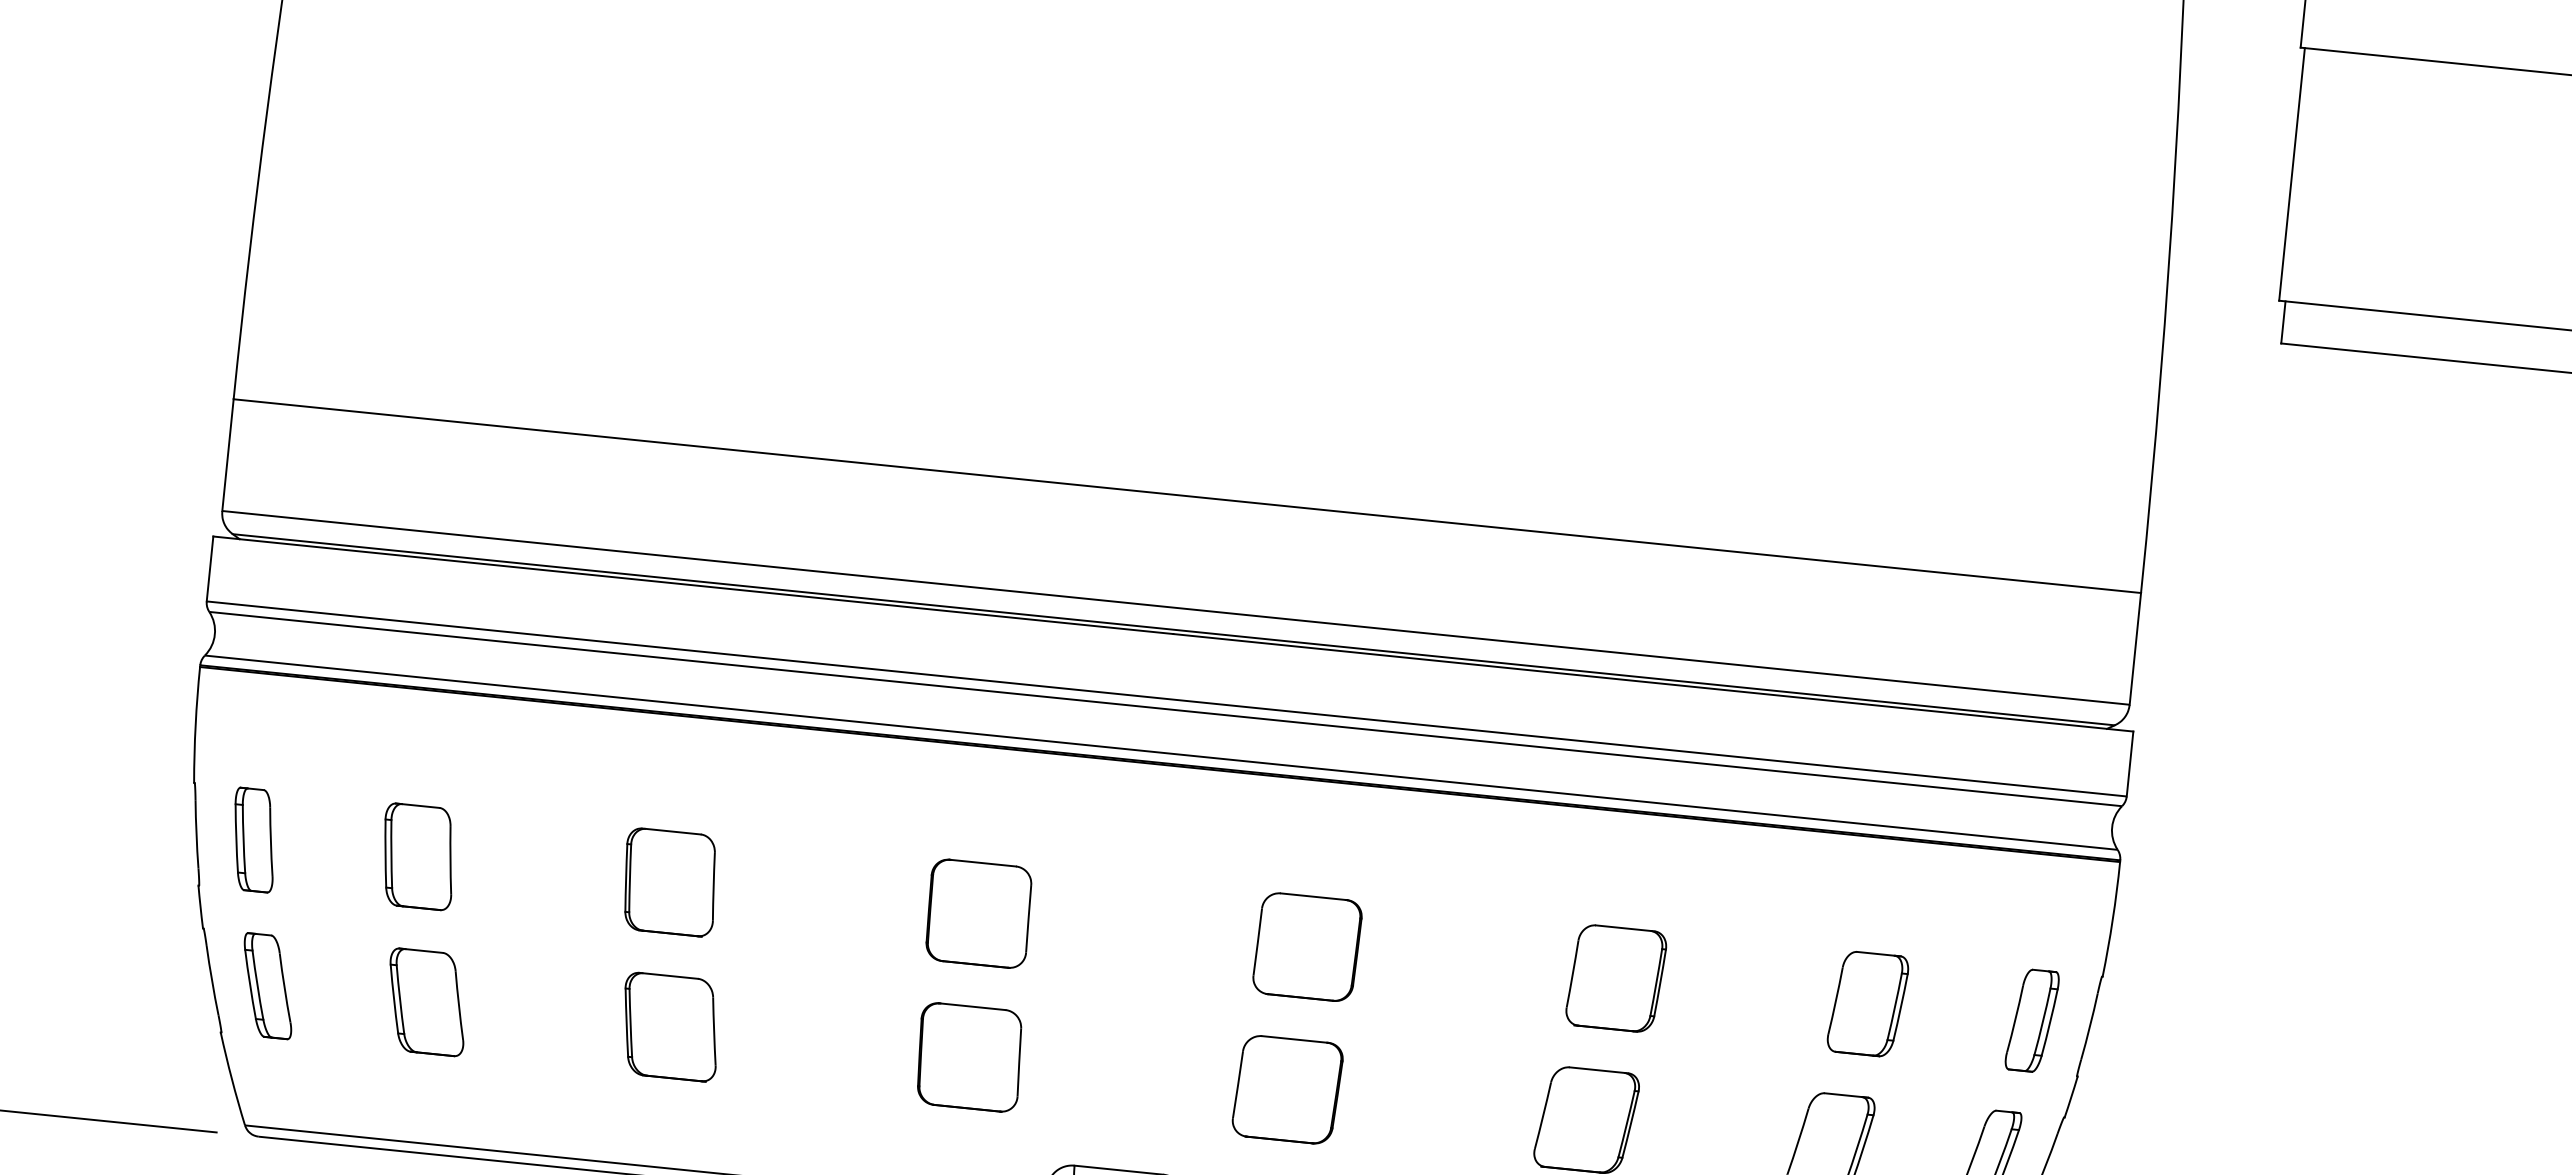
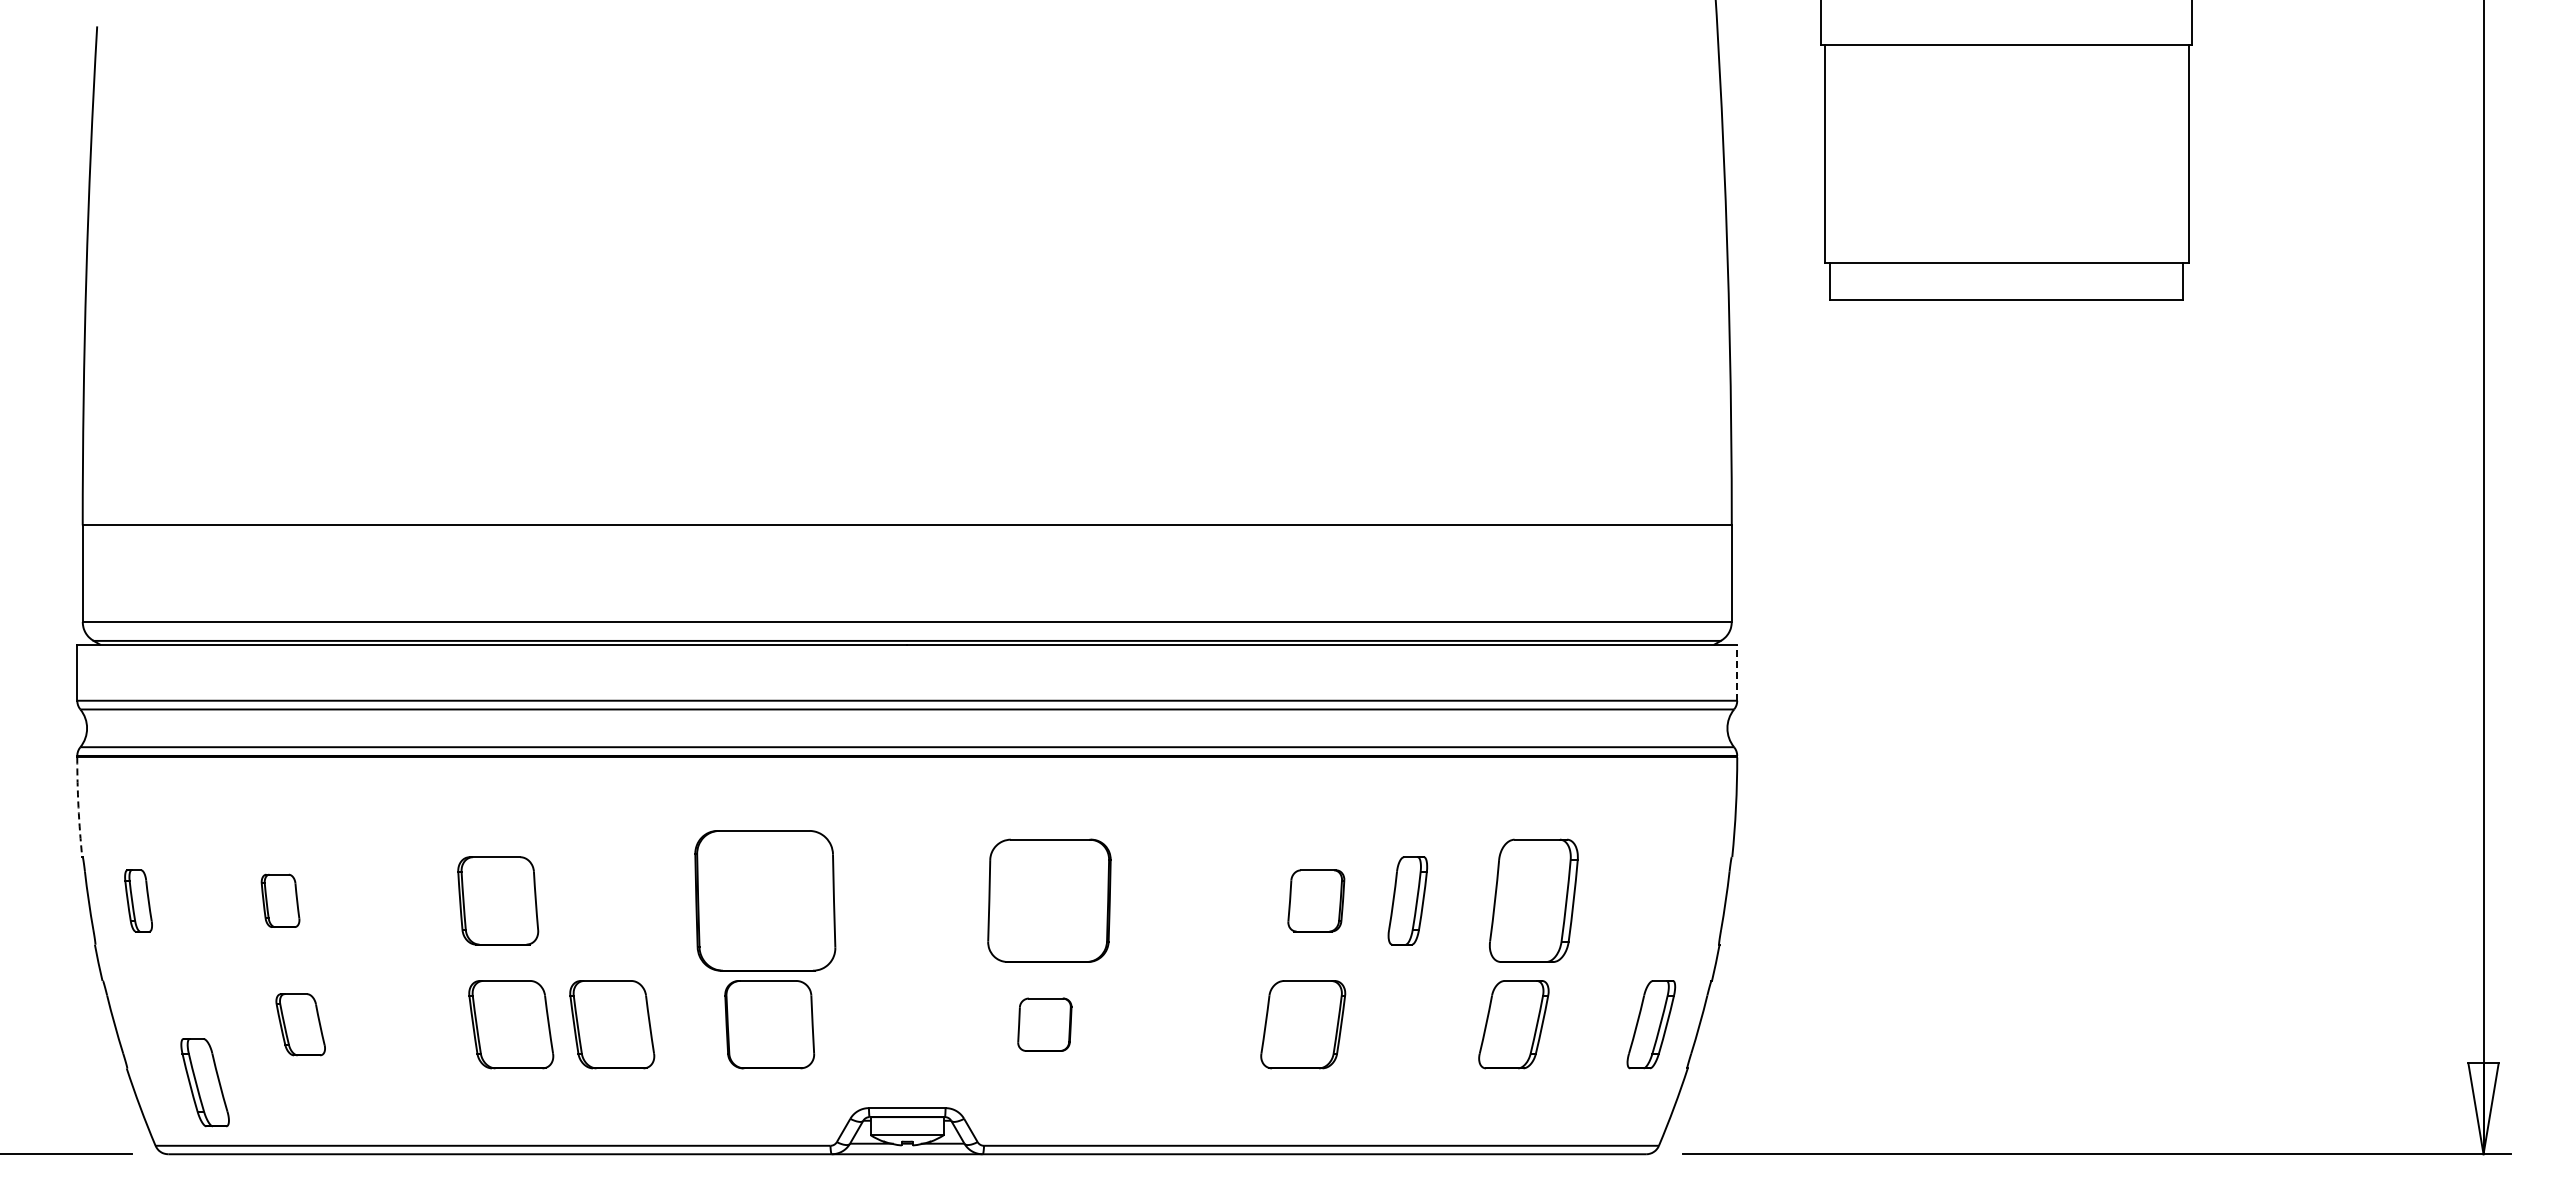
arc: (195, 725) -> (78, 807), solid -> dashed
line: (2130, 763) -> (1737, 672), solid -> dashed
part: (254, 839) -> (138, 900), size x0.7
part: (418, 856) -> (280, 900), size x0.6
part: (978, 913) -> (764, 900), size x1.6
part: (1306, 946) -> (1048, 900), size x1.4
part: (1616, 978) -> (1316, 900), size x0.7
part: (267, 985) -> (204, 1082), moved
part: (426, 1002) -> (300, 1024), size x0.7
part: (1867, 1003) -> (1533, 900), size x1.4
part: (2031, 1020) -> (1407, 900), moved
part: (787, 1038) -> (612, 1024), added
part: (1287, 1089) -> (1044, 1024), size x0.6

